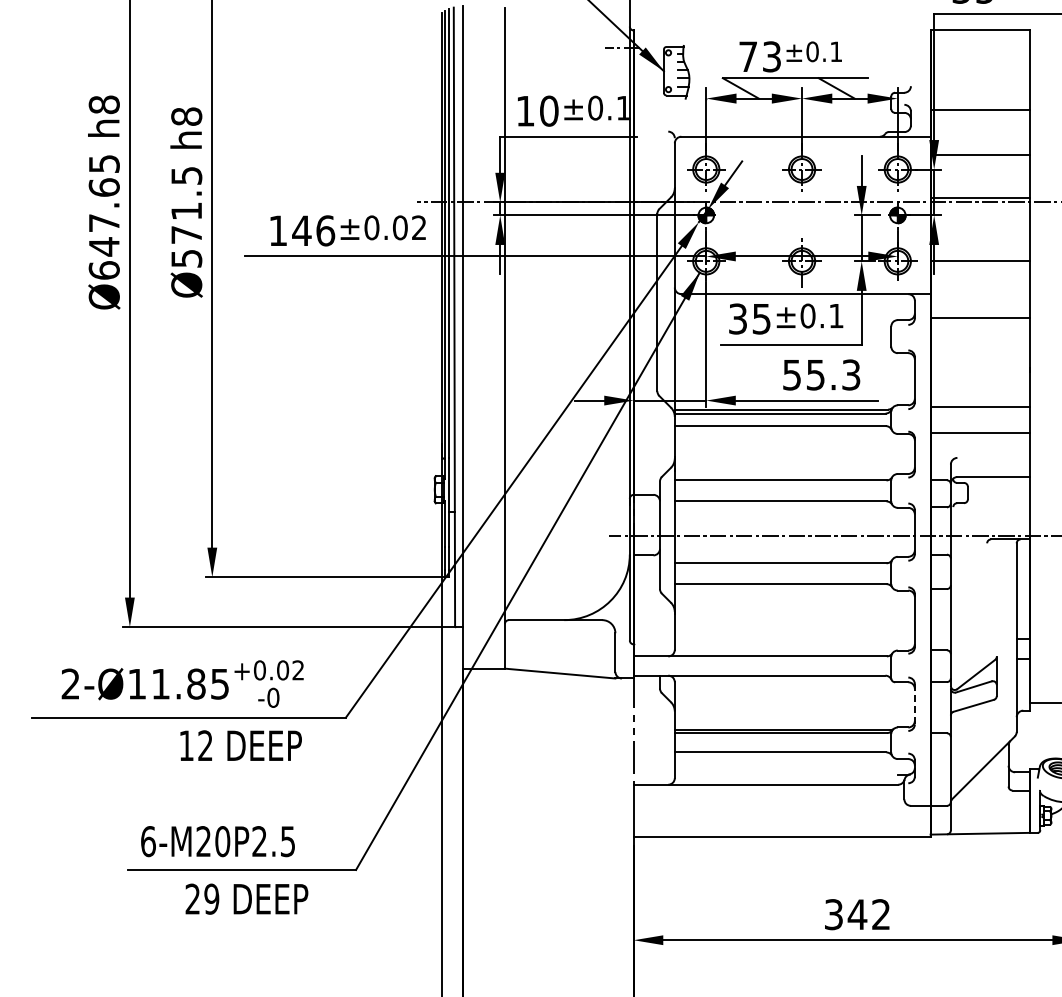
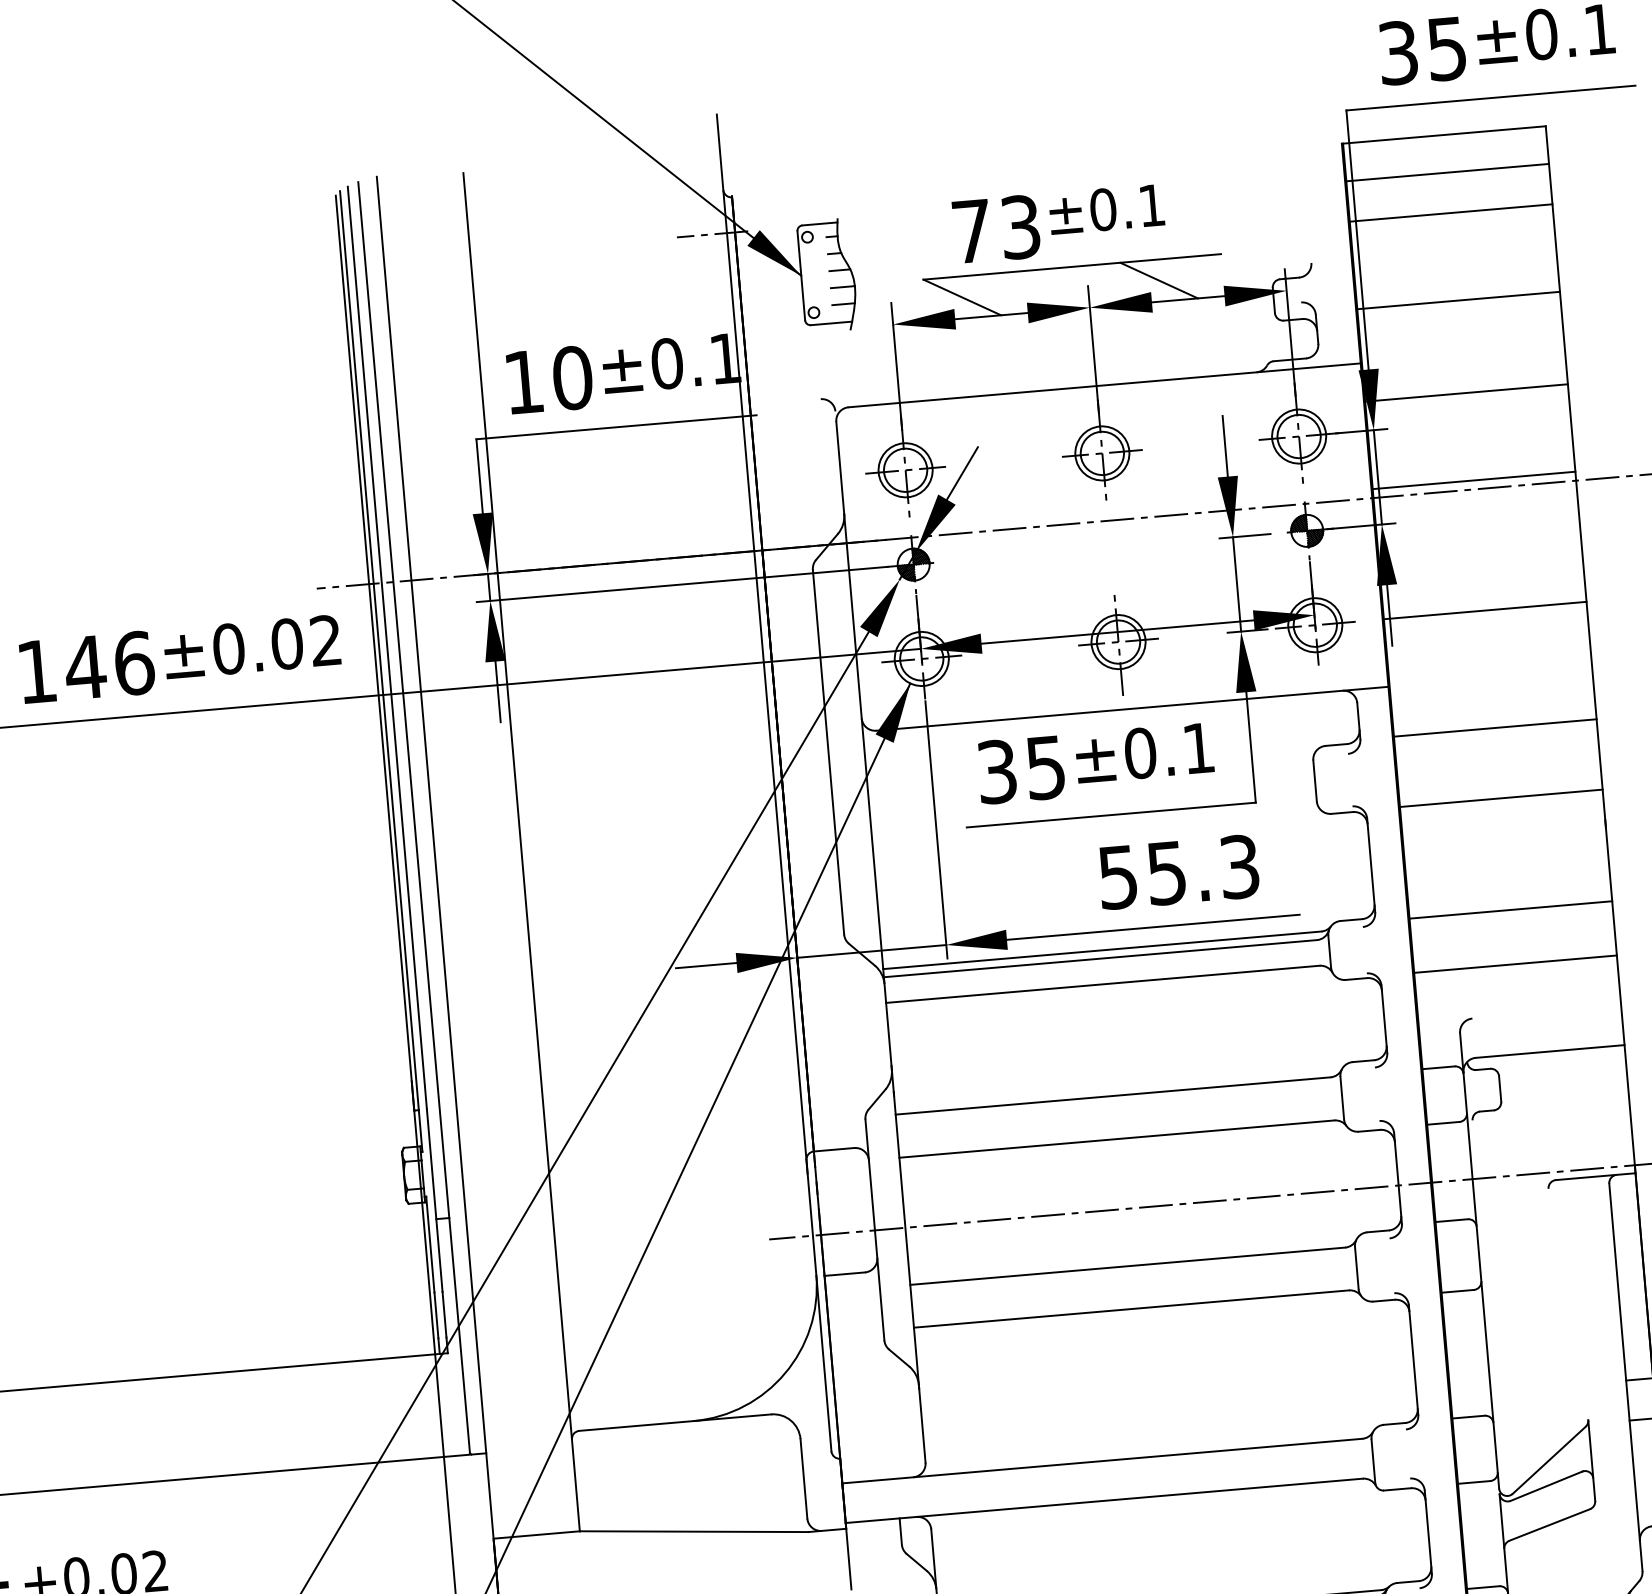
line: (980, 48) -> (1447, 173), added
line: (980, 67) -> (1451, 212), added
line: (980, 352) -> (1501, 797), added
line: (914, 704) -> (1427, 1532), dashed -> solid

